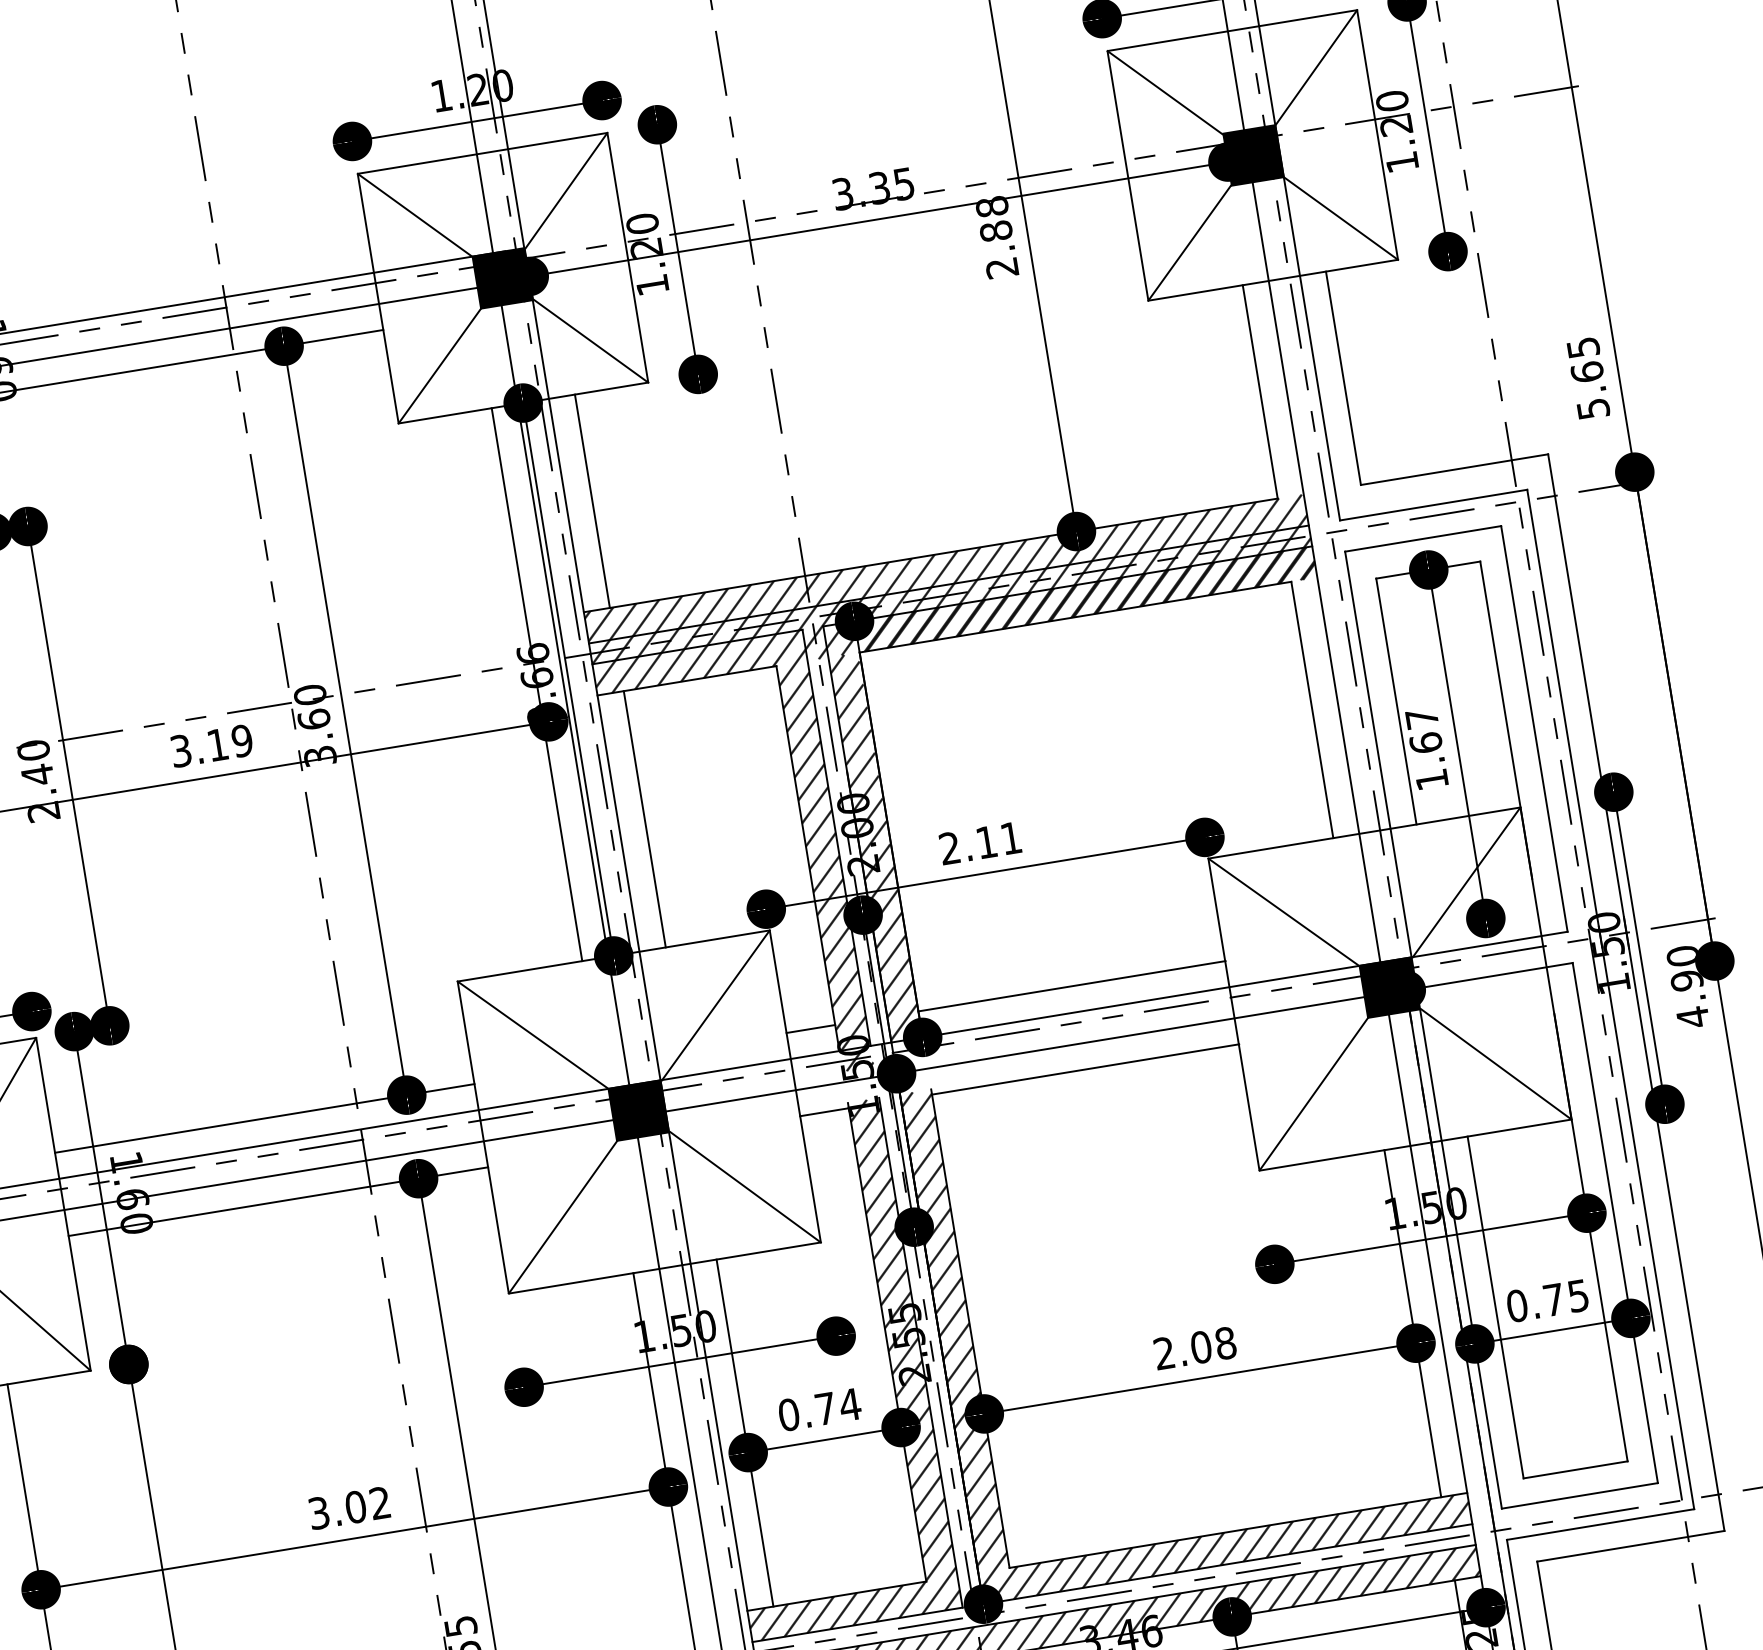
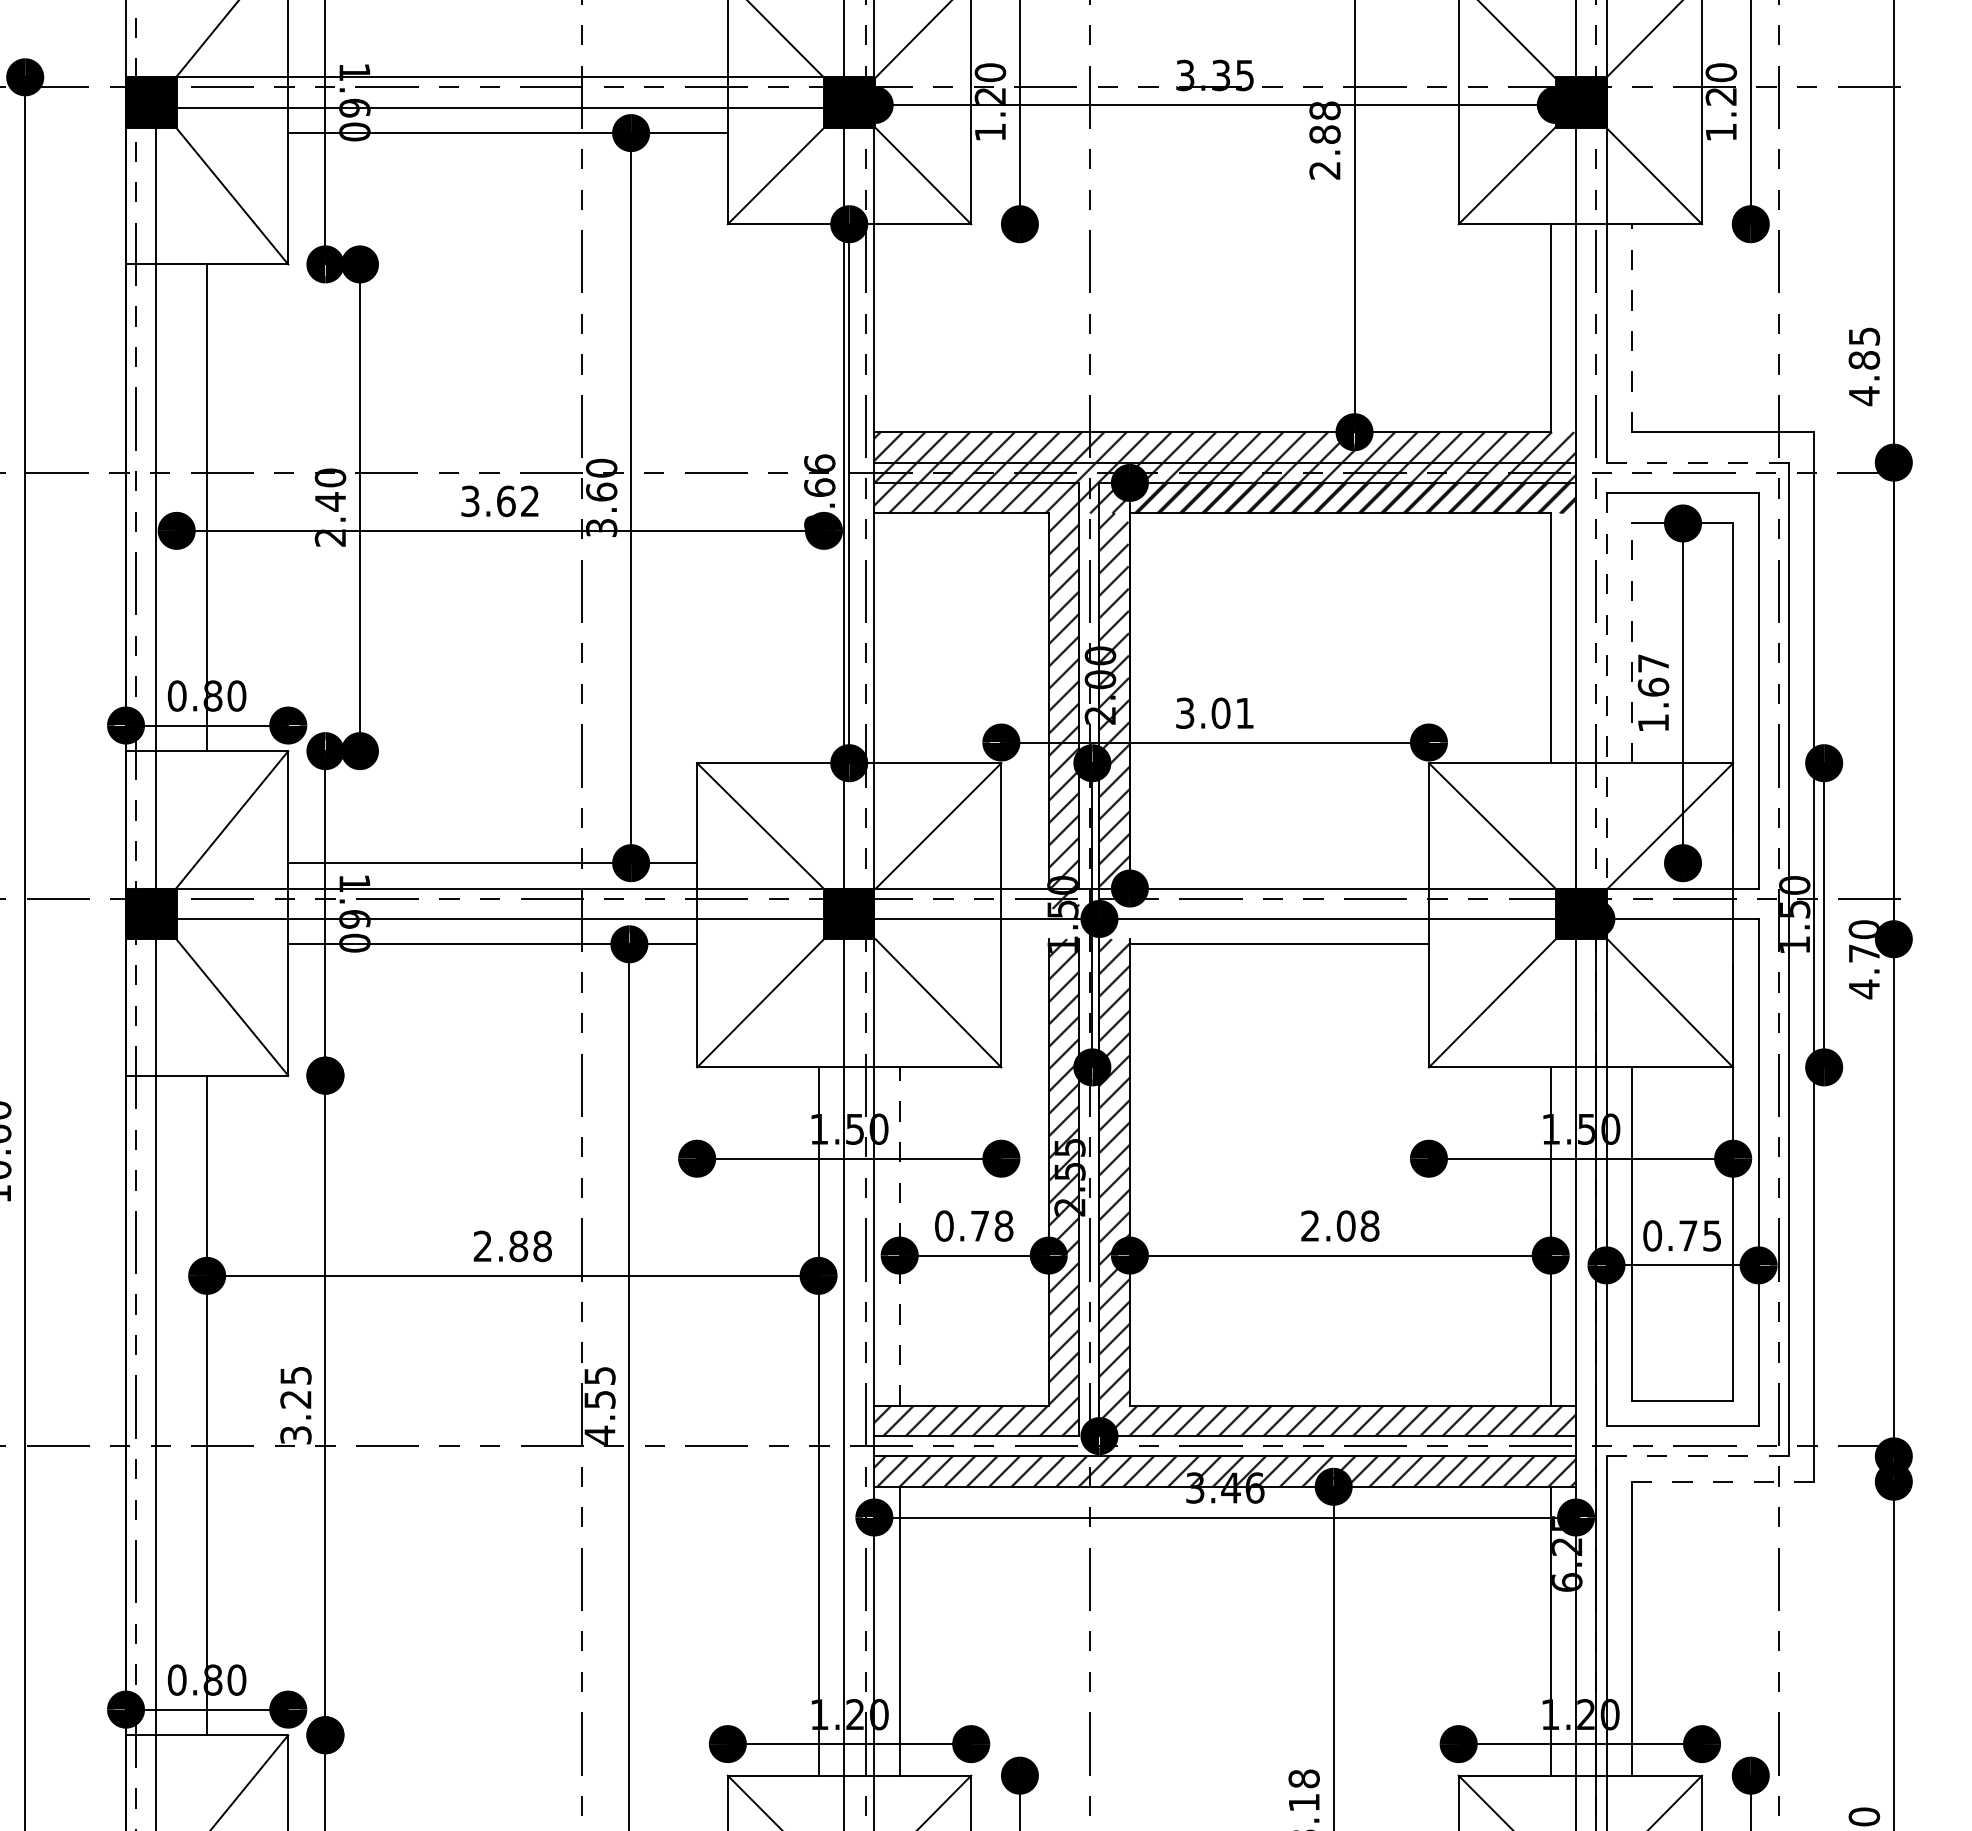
line: (1343, 378) -> (1631, 328), solid -> dashed
text: (1590, 390) -> (1864, 378), 5.65 -> 4.85
line: (592, 501) -> (899, 328), removed
line: (1434, 504) -> (1698, 462), solid -> dashed
line: (536, 684) -> (818, 493), removed
line: (1396, 701) -> (1631, 643), solid -> dashed
text: (230, 743) -> (518, 501), 3.19 -> 3.62
line: (1378, 754) -> (1606, 690), solid -> dashed
line: (645, 819) -> (900, 638), removed
text: (968, 845) -> (1203, 713), 2.11 -> 3.01
text: (1687, 980) -> (1864, 953), 4.90 -> 4.70
line: (1071, 986) -> (1279, 863), removed
line: (810, 1029) -> (1024, 863), removed
line: (823, 1112) -> (1024, 944), removed
text: (849, 1404) -> (1003, 1225), 0.74 -> 0.78
line: (744, 1433) -> (899, 1236), solid -> dashed
text: (349, 1508) -> (512, 1246), 3.02 -> 2.88
line: (1601, 1524) -> (1698, 1456), solid -> dashed
line: (1630, 1546) -> (1722, 1481), solid -> dashed

